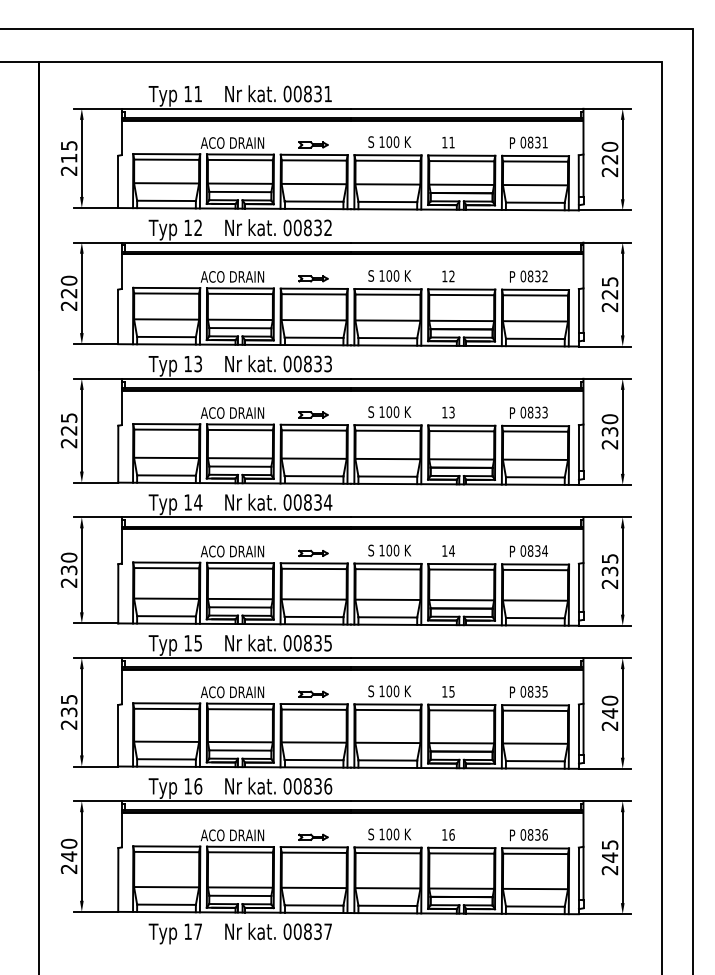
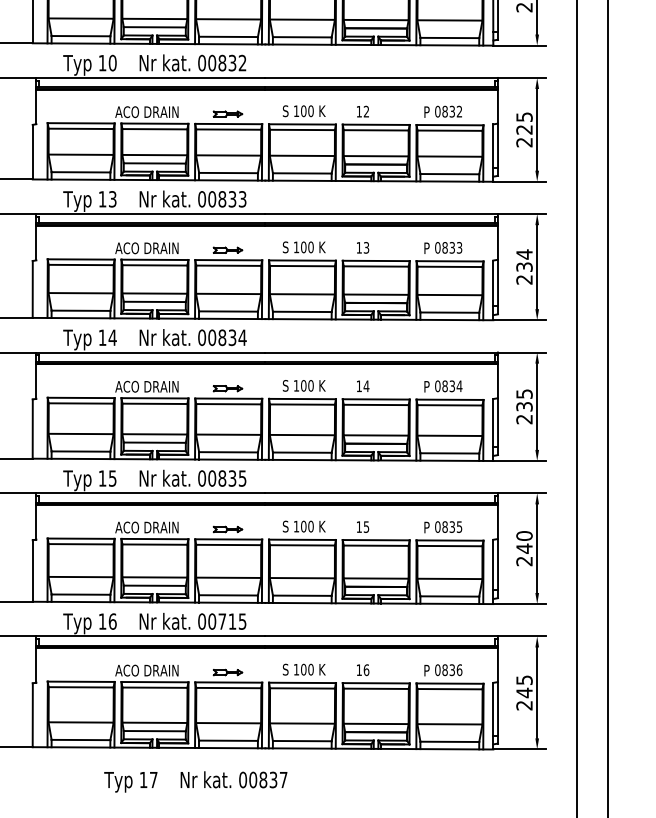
text: (198, 227) -> (112, 62), 12 -> 10
text: (609, 419) -> (523, 254), 230 -> 234
text: (318, 786) -> (232, 621), 00836 -> 00715
text: (239, 933) -> (194, 781), moved

